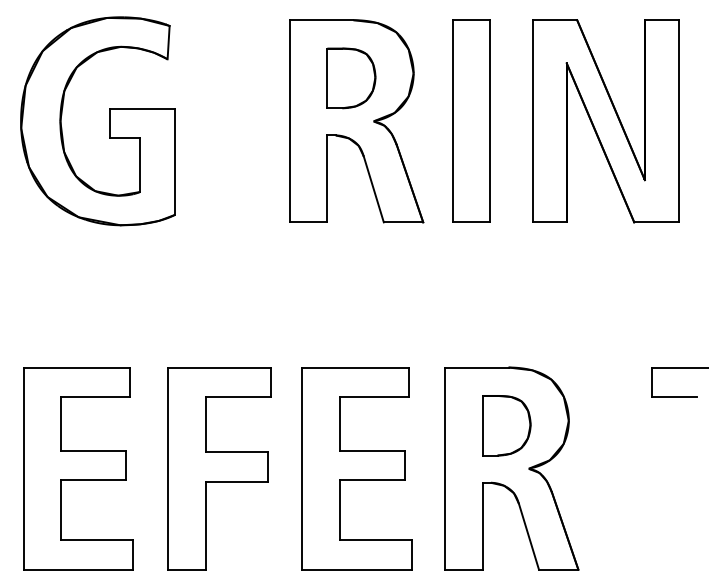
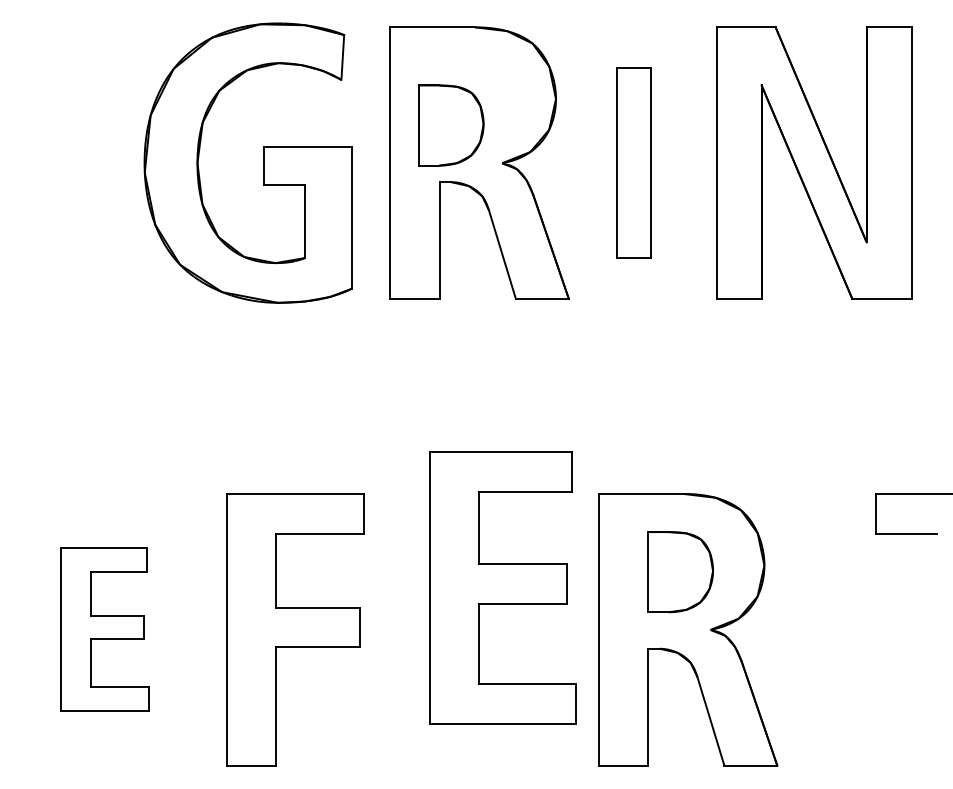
part: (351, 78) -> (451, 125), moved
part: (109, 120) -> (263, 162), moved
part: (471, 120) -> (633, 162), size x0.7
part: (78, 468) -> (105, 629), size x0.6
part: (356, 468) -> (502, 587), moved

